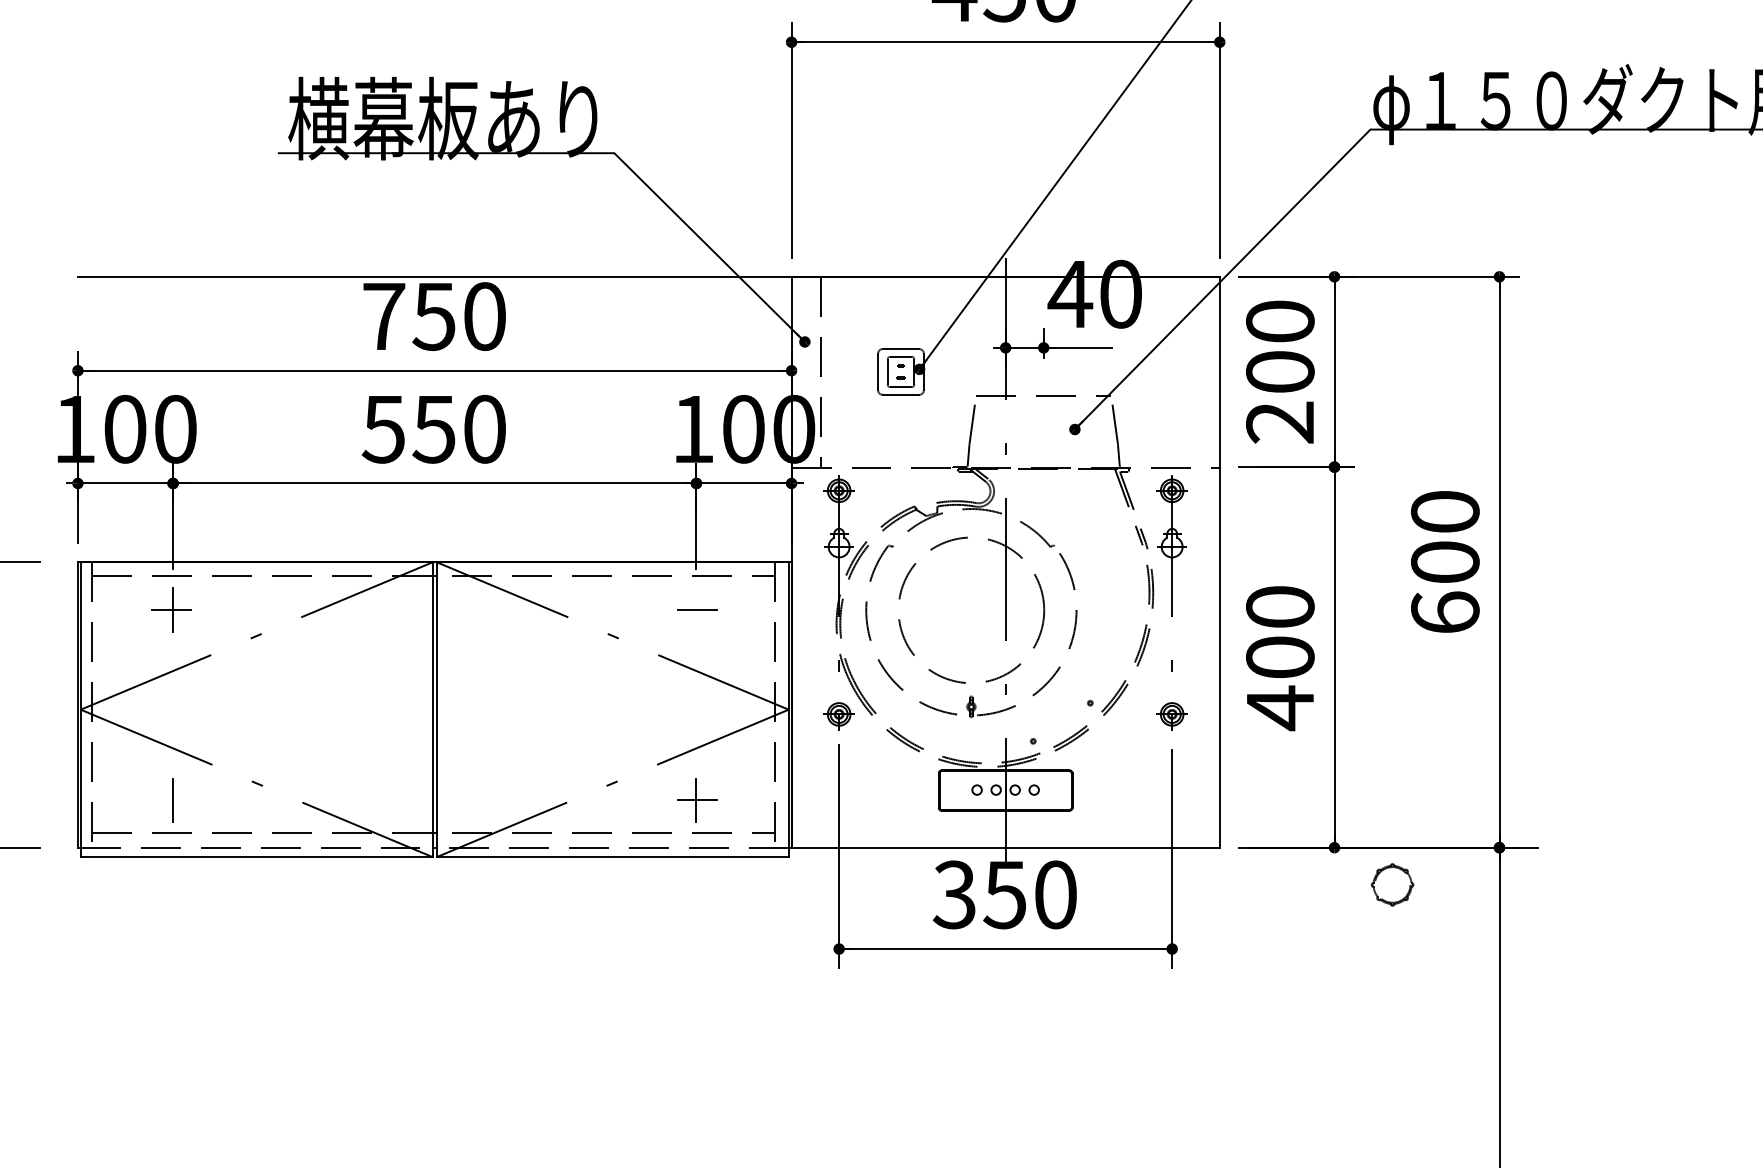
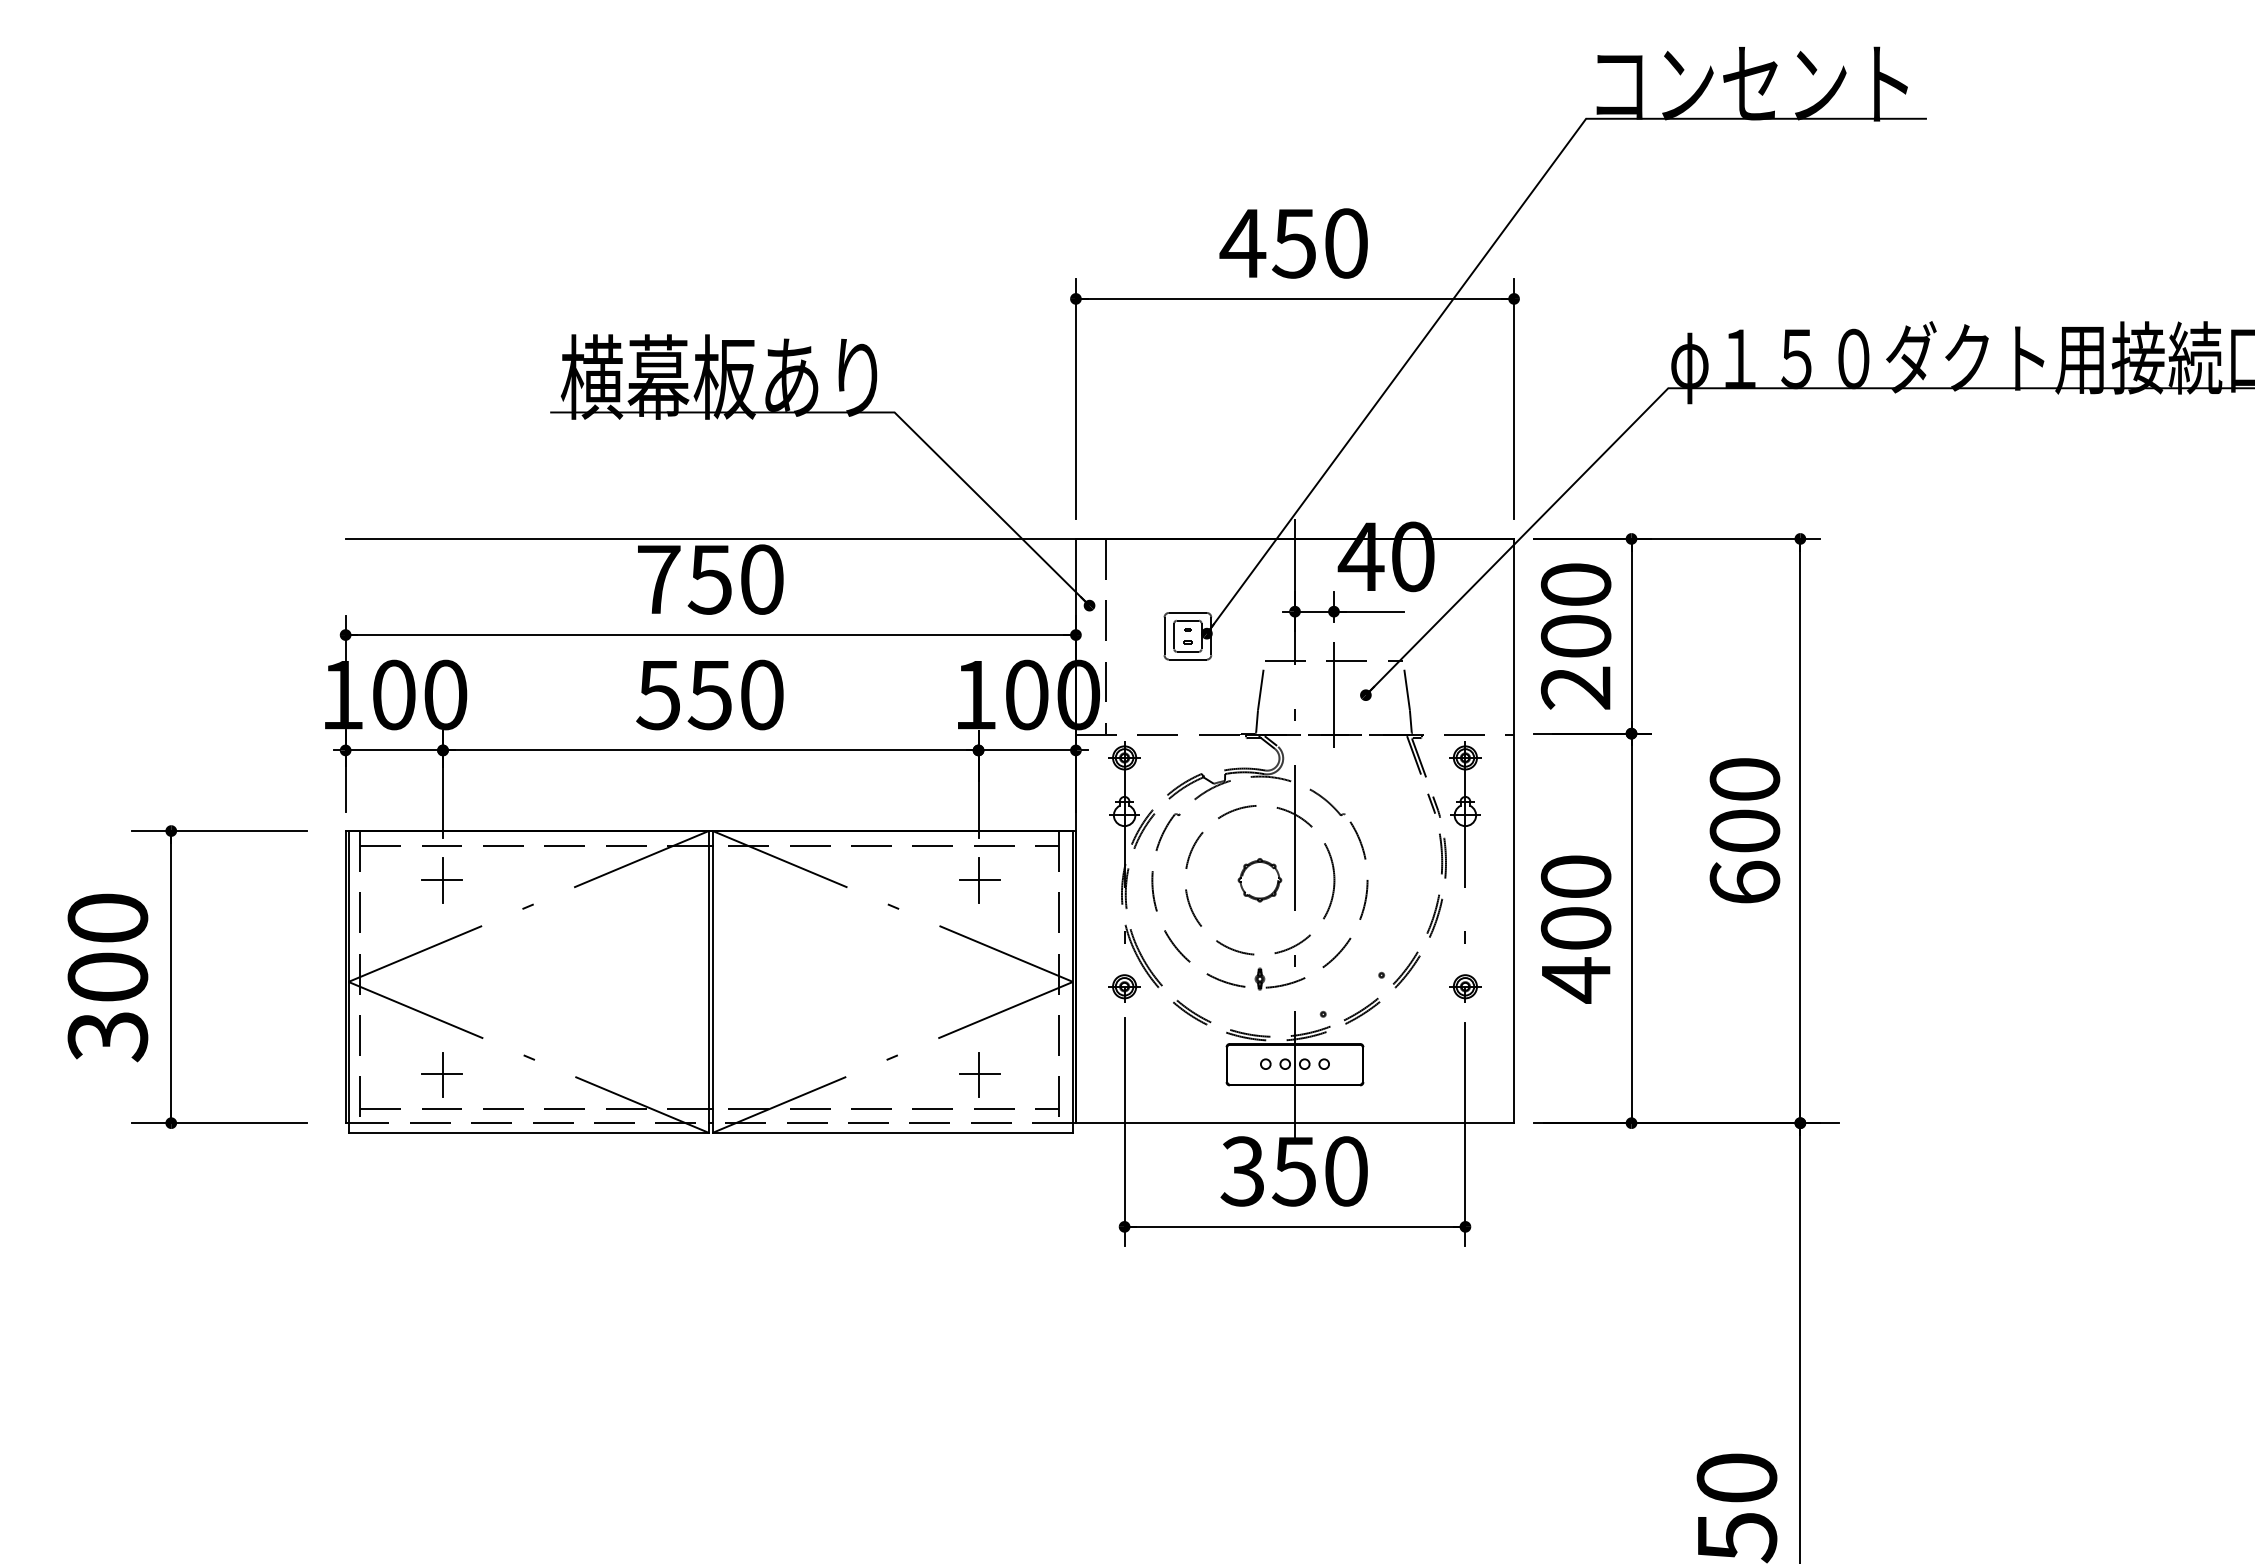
line: (1043, 428) -> (1333, 694), added
line: (696, 609) -> (978, 879), added
line: (171, 800) -> (441, 1074), added
part: (1392, 885) -> (1259, 880), moved

